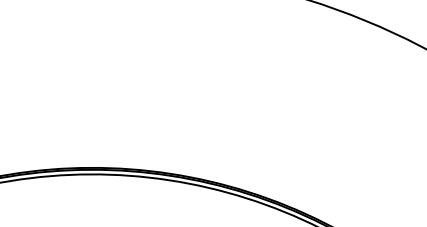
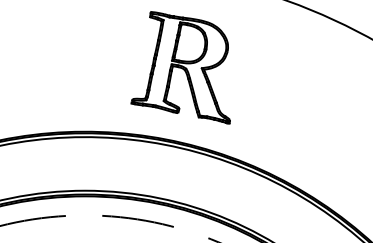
part: (207, 90) -> (180, 67), added

